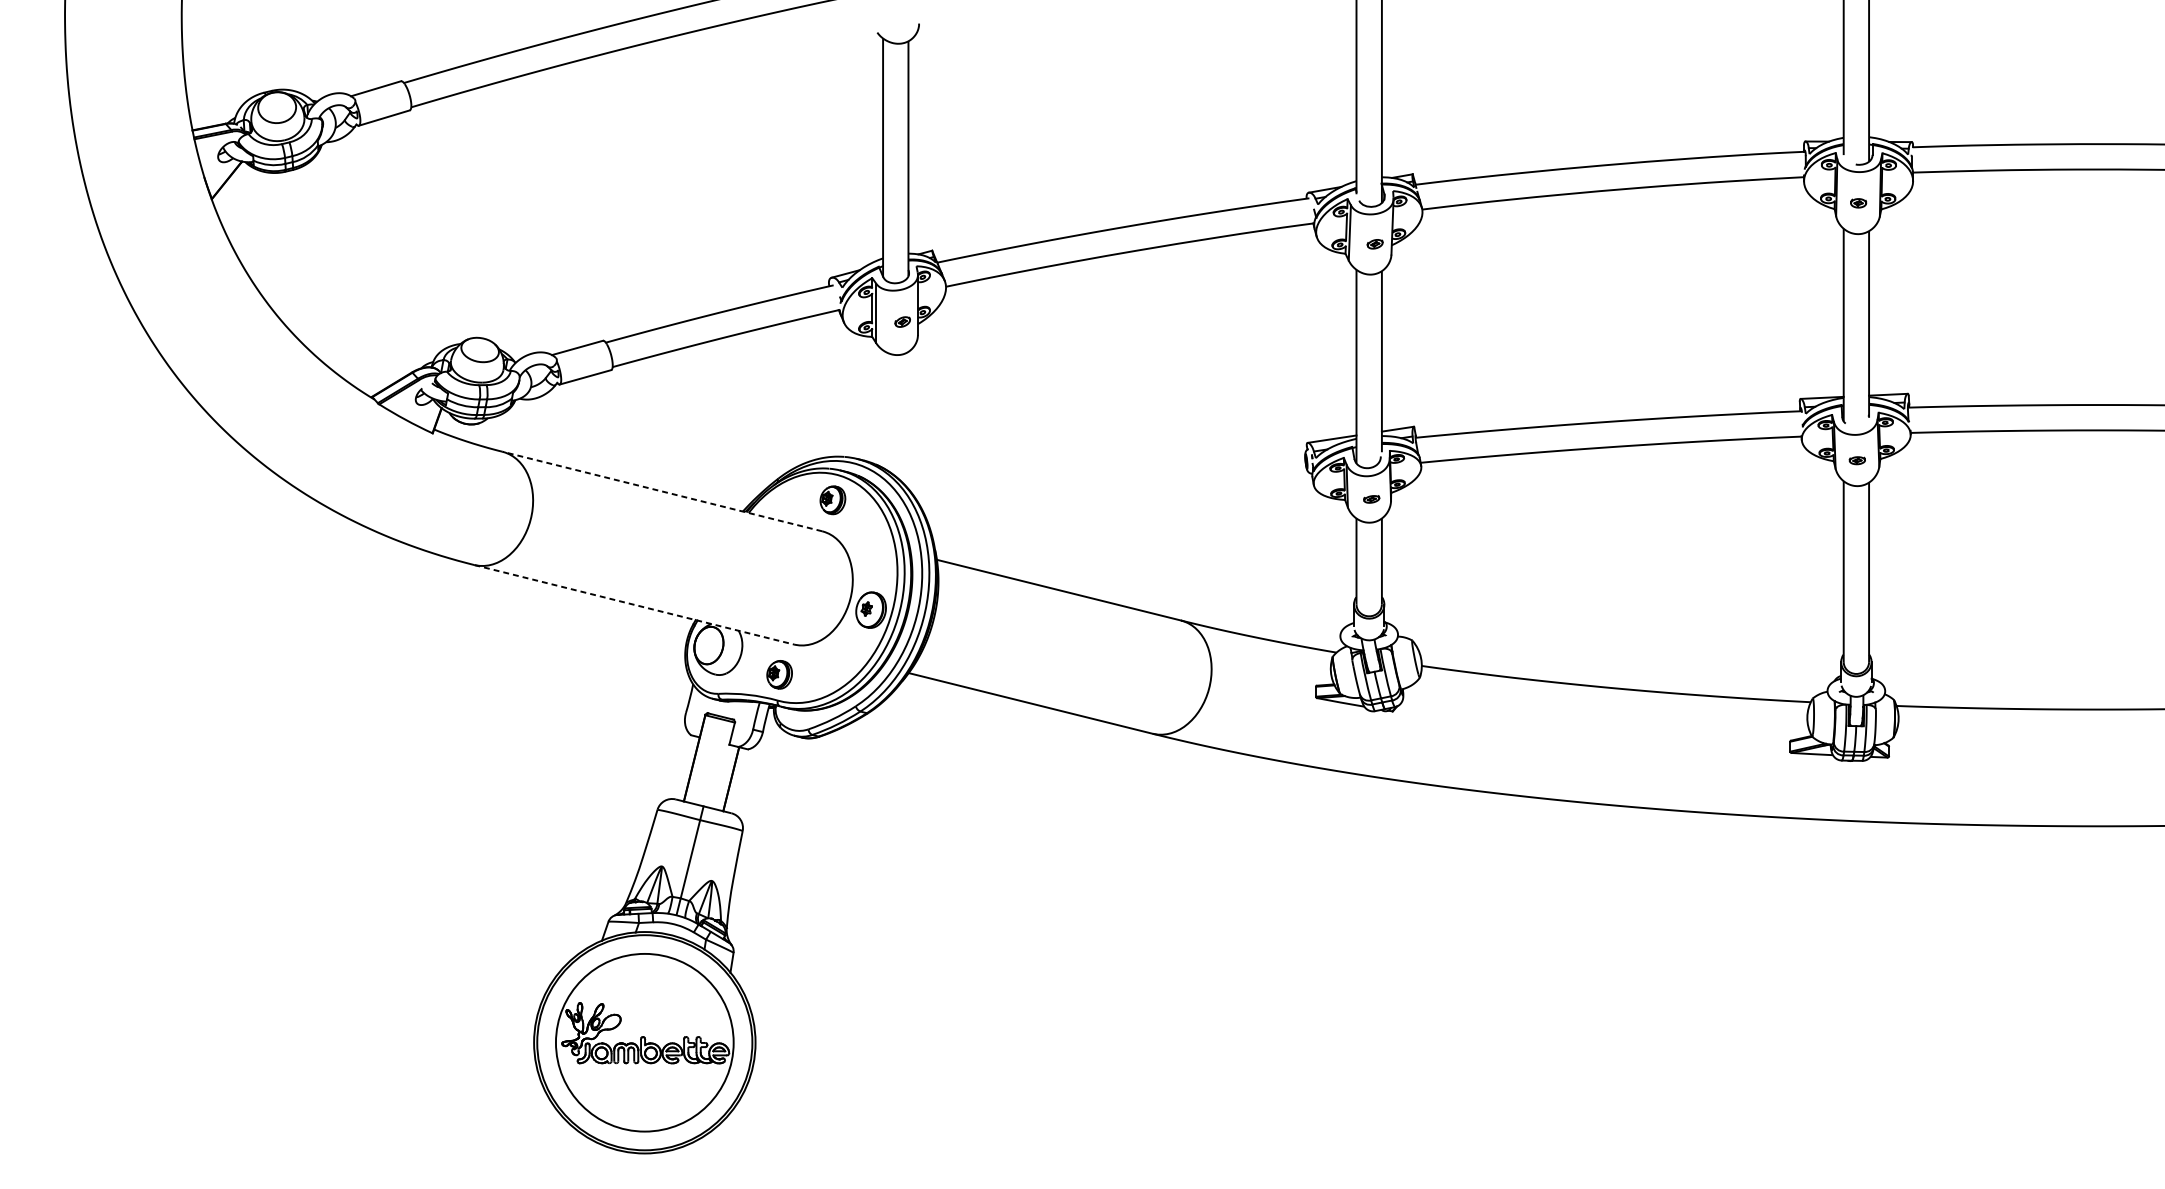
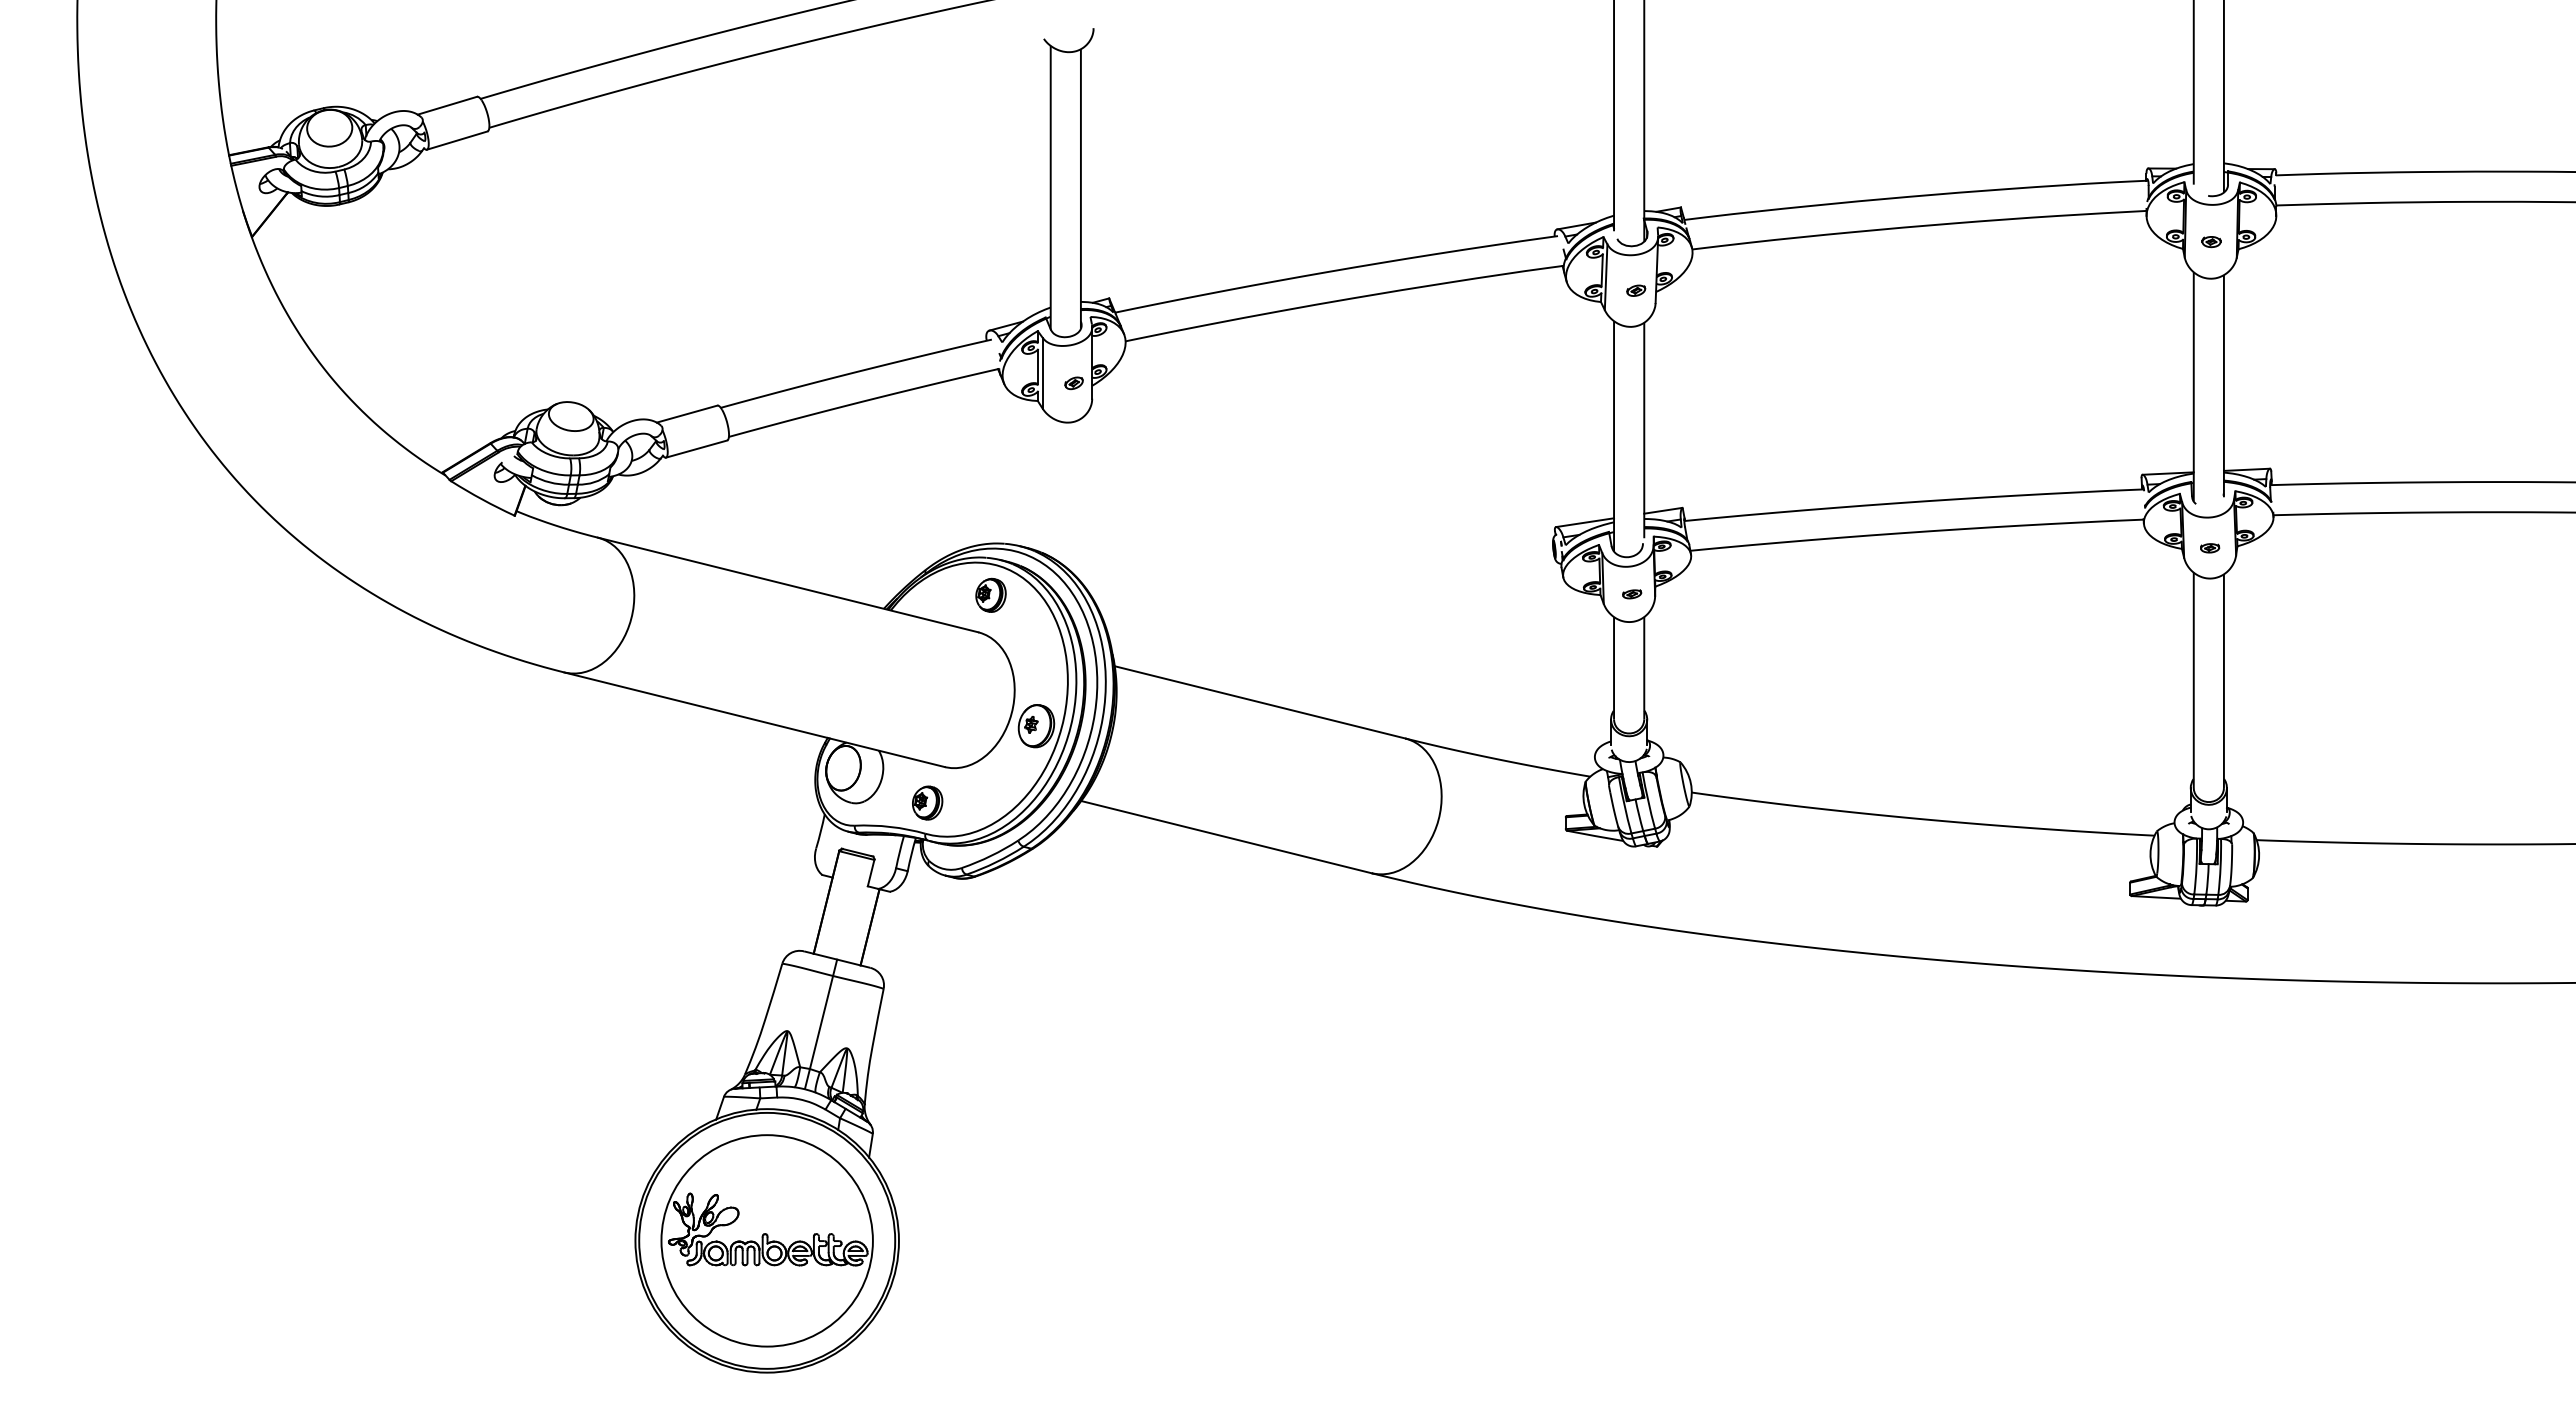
line: (662, 491) -> (788, 584), dashed -> solid
line: (634, 604) -> (754, 719), dashed -> solid

